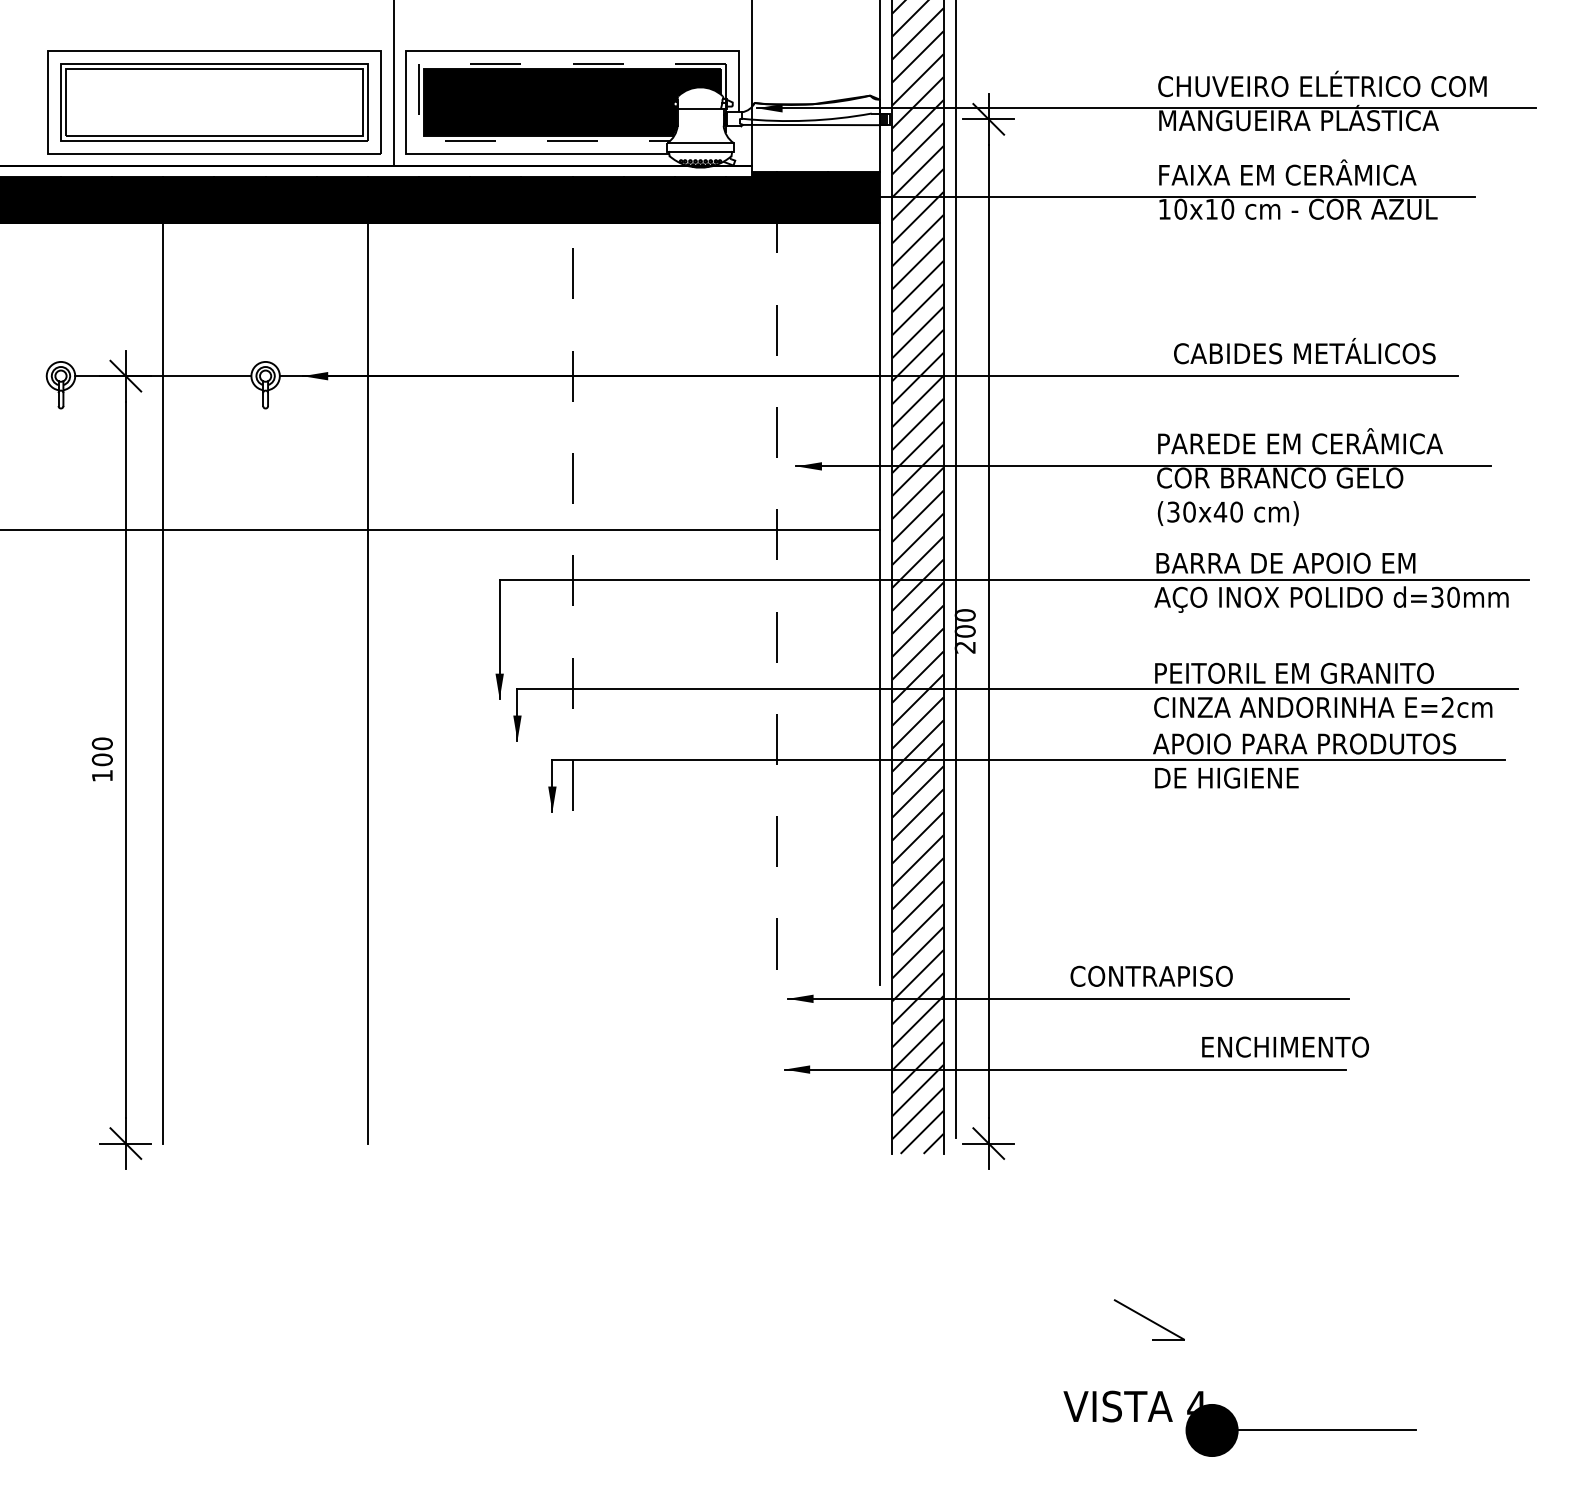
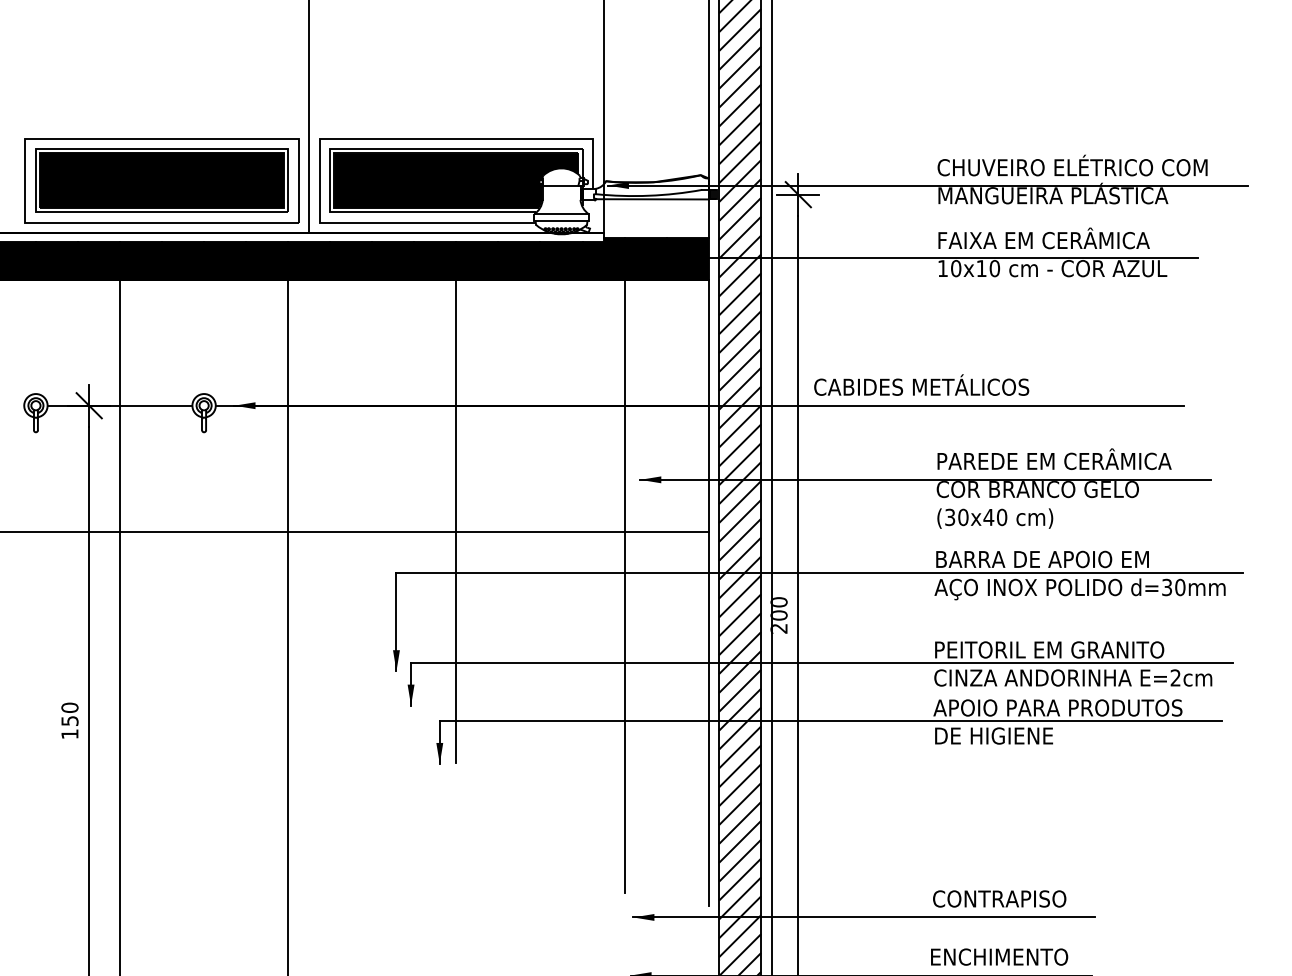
line: (419, 75) -> (330, 158), dashed -> solid
fill: (214, 102) -> (162, 180), added
text: (1304, 351) -> (921, 385), moved
line: (572, 516) -> (456, 521), dashed -> solid
line: (777, 595) -> (624, 585), dashed -> solid
text: (101, 759) -> (69, 720), 100 -> 150
text: (1151, 975) -> (999, 898), moved
text: (1285, 1046) -> (999, 956), moved

